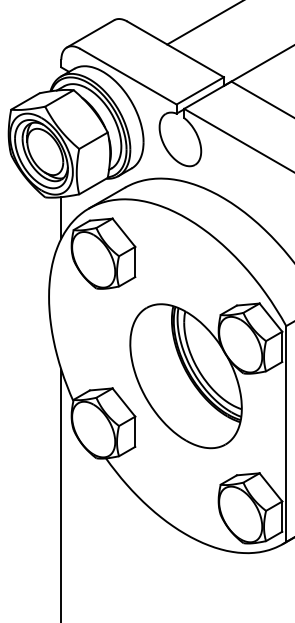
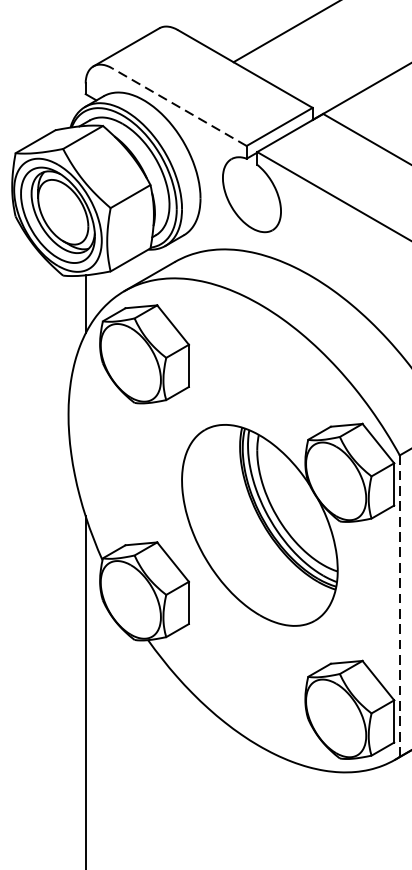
line: (128, 76) -> (179, 106), solid -> dashed
line: (286, 434) -> (400, 606), solid -> dashed

